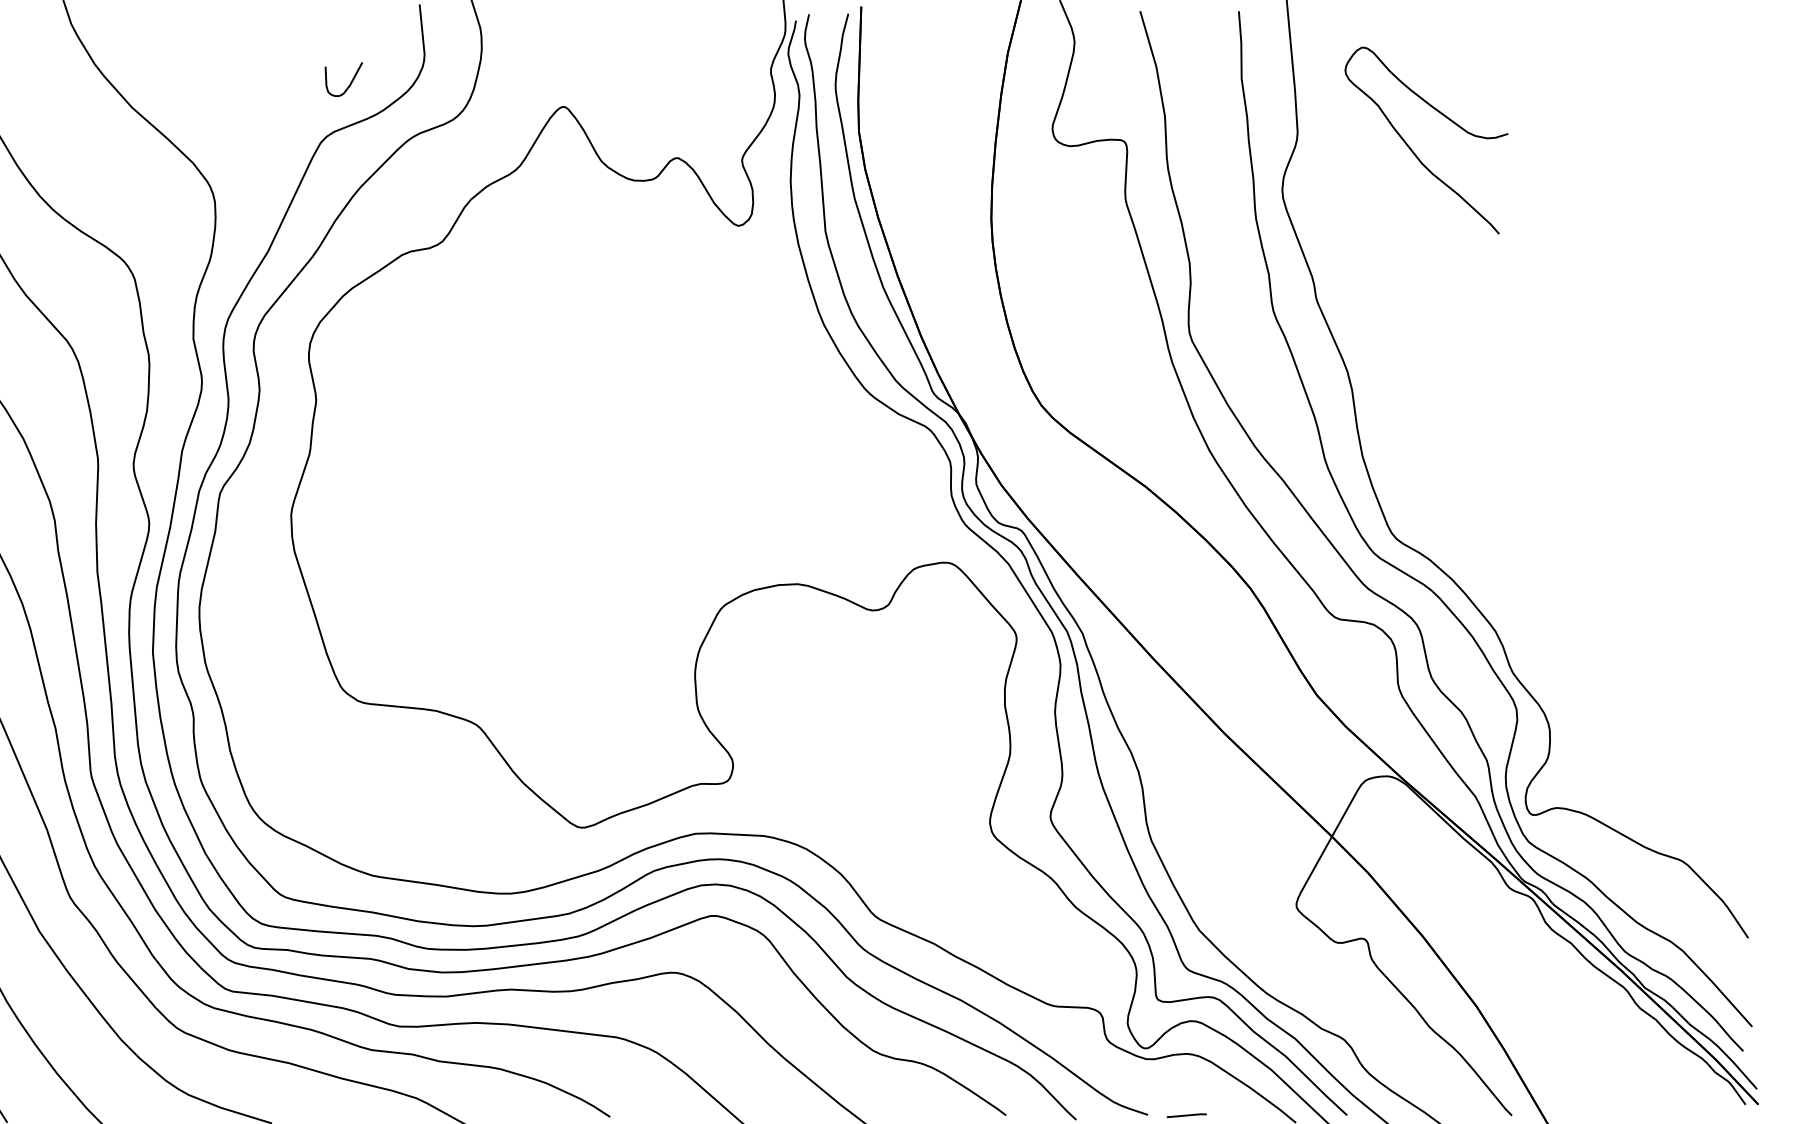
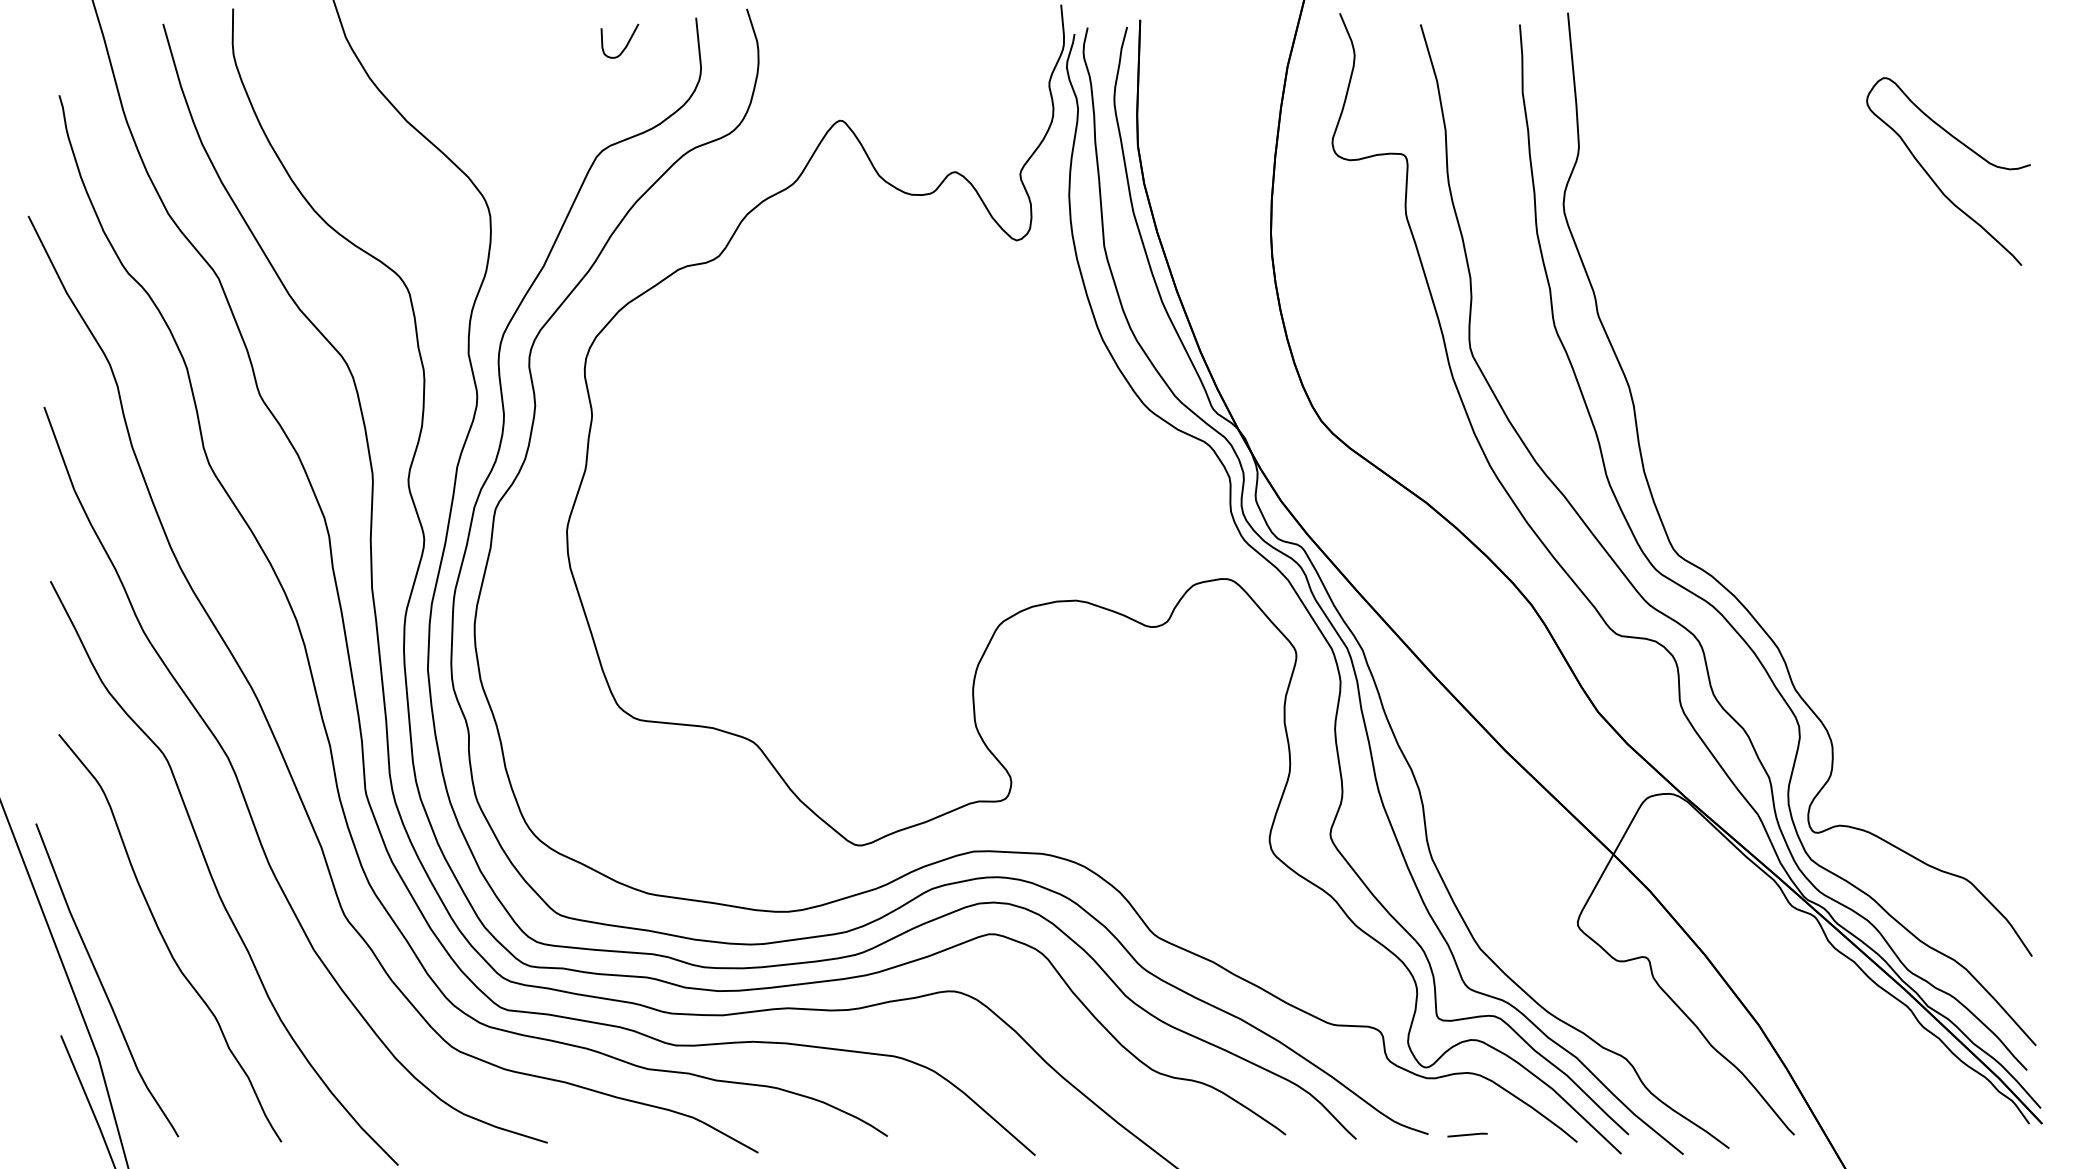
curve: (349, 83) -> (625, 45), moved
curve: (1414, 152) -> (1936, 183), moved

